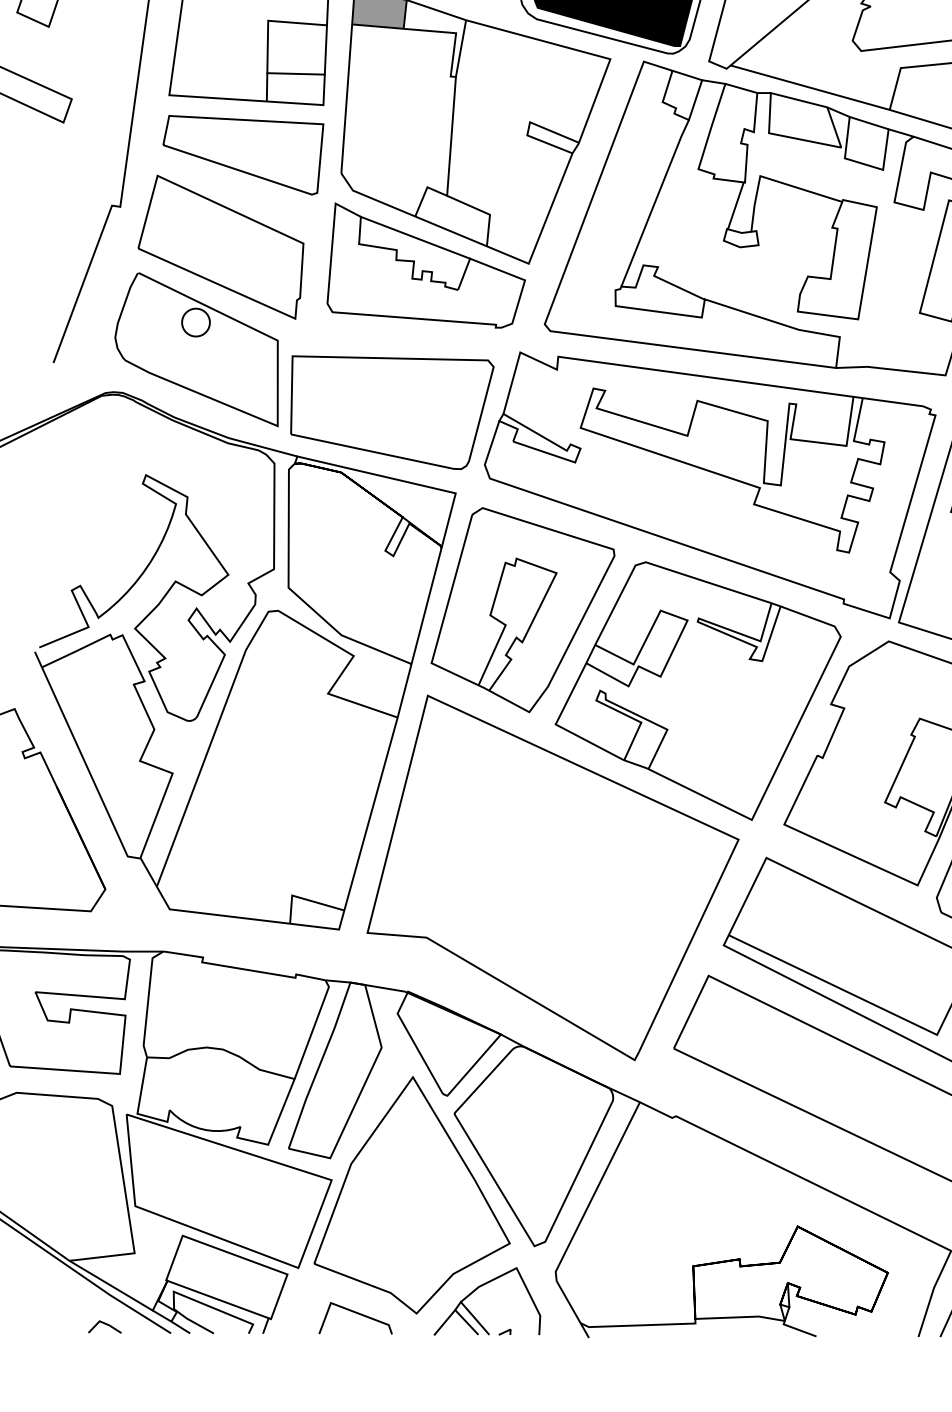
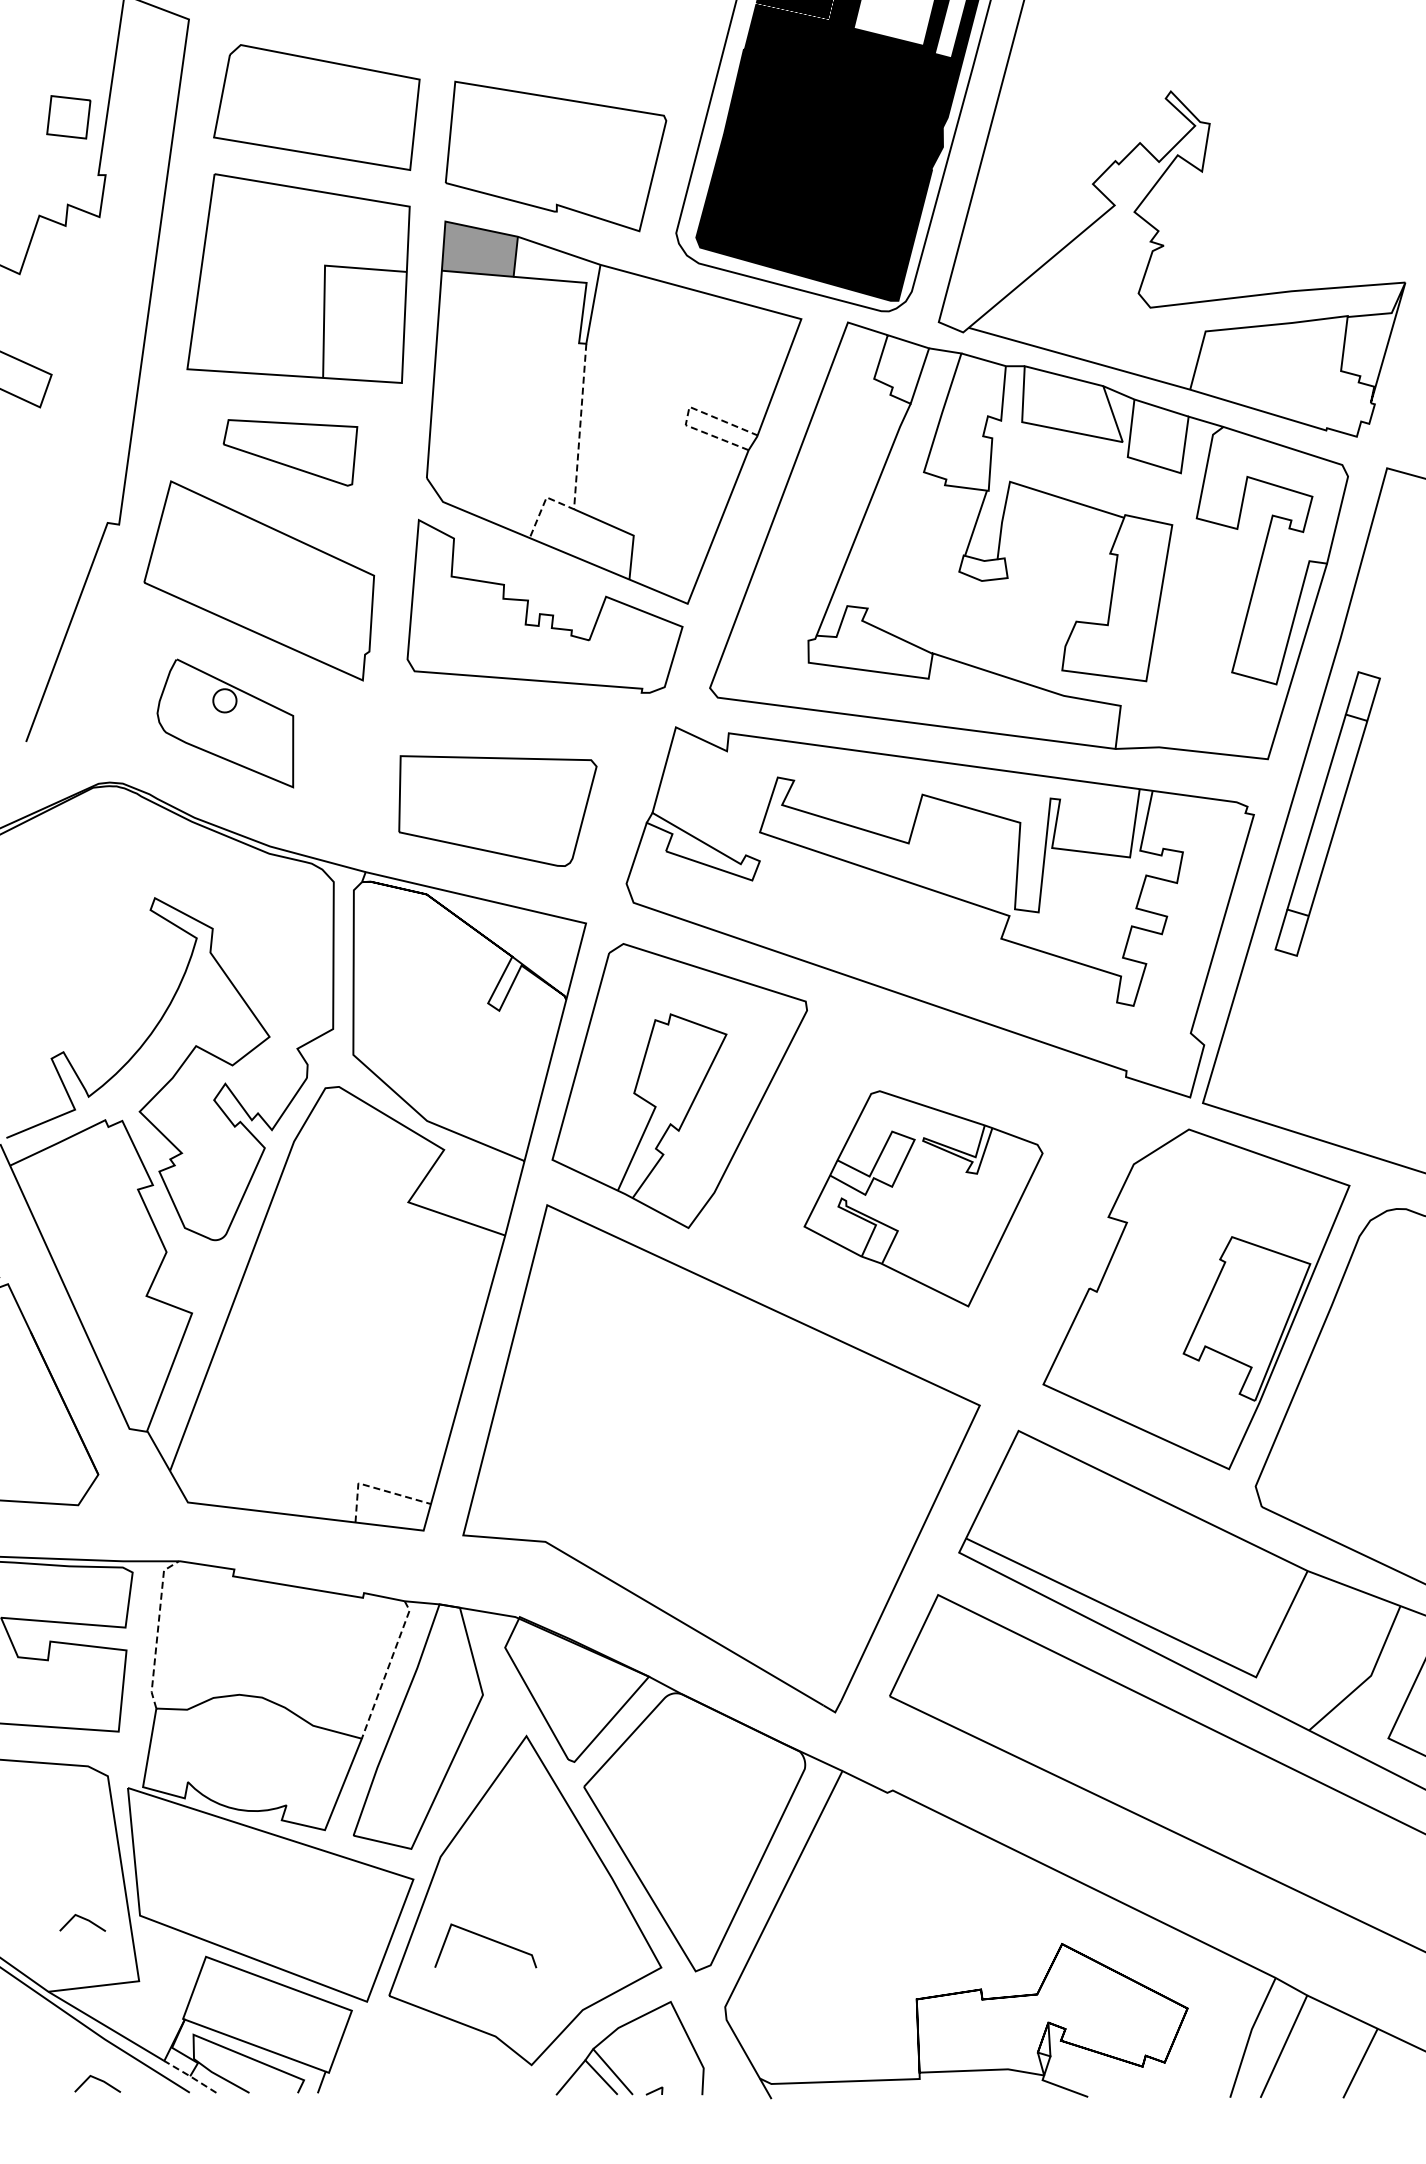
line: (295, 73) -> (363, 339), removed
line: (529, 126) -> (688, 412), solid -> dashed
part: (243, 155) -> (290, 452), size x0.6
line: (449, 164) -> (577, 465), solid -> dashed
line: (415, 237) -> (530, 567), removed
part: (196, 349) -> (225, 723), size x0.6
part: (392, 412) -> (497, 810), size x0.7
part: (698, 690) -> (923, 1198), size x0.6
line: (304, 899) -> (375, 1488), solid -> dashed
line: (147, 1001) -> (157, 1630), solid -> dashed
line: (313, 1029) -> (387, 1669), solid -> dashed
line: (94, 1208) -> (83, 1919), added
line: (356, 1313) -> (487, 1939), moved
line: (171, 1321) -> (190, 2076), solid -> dashed

